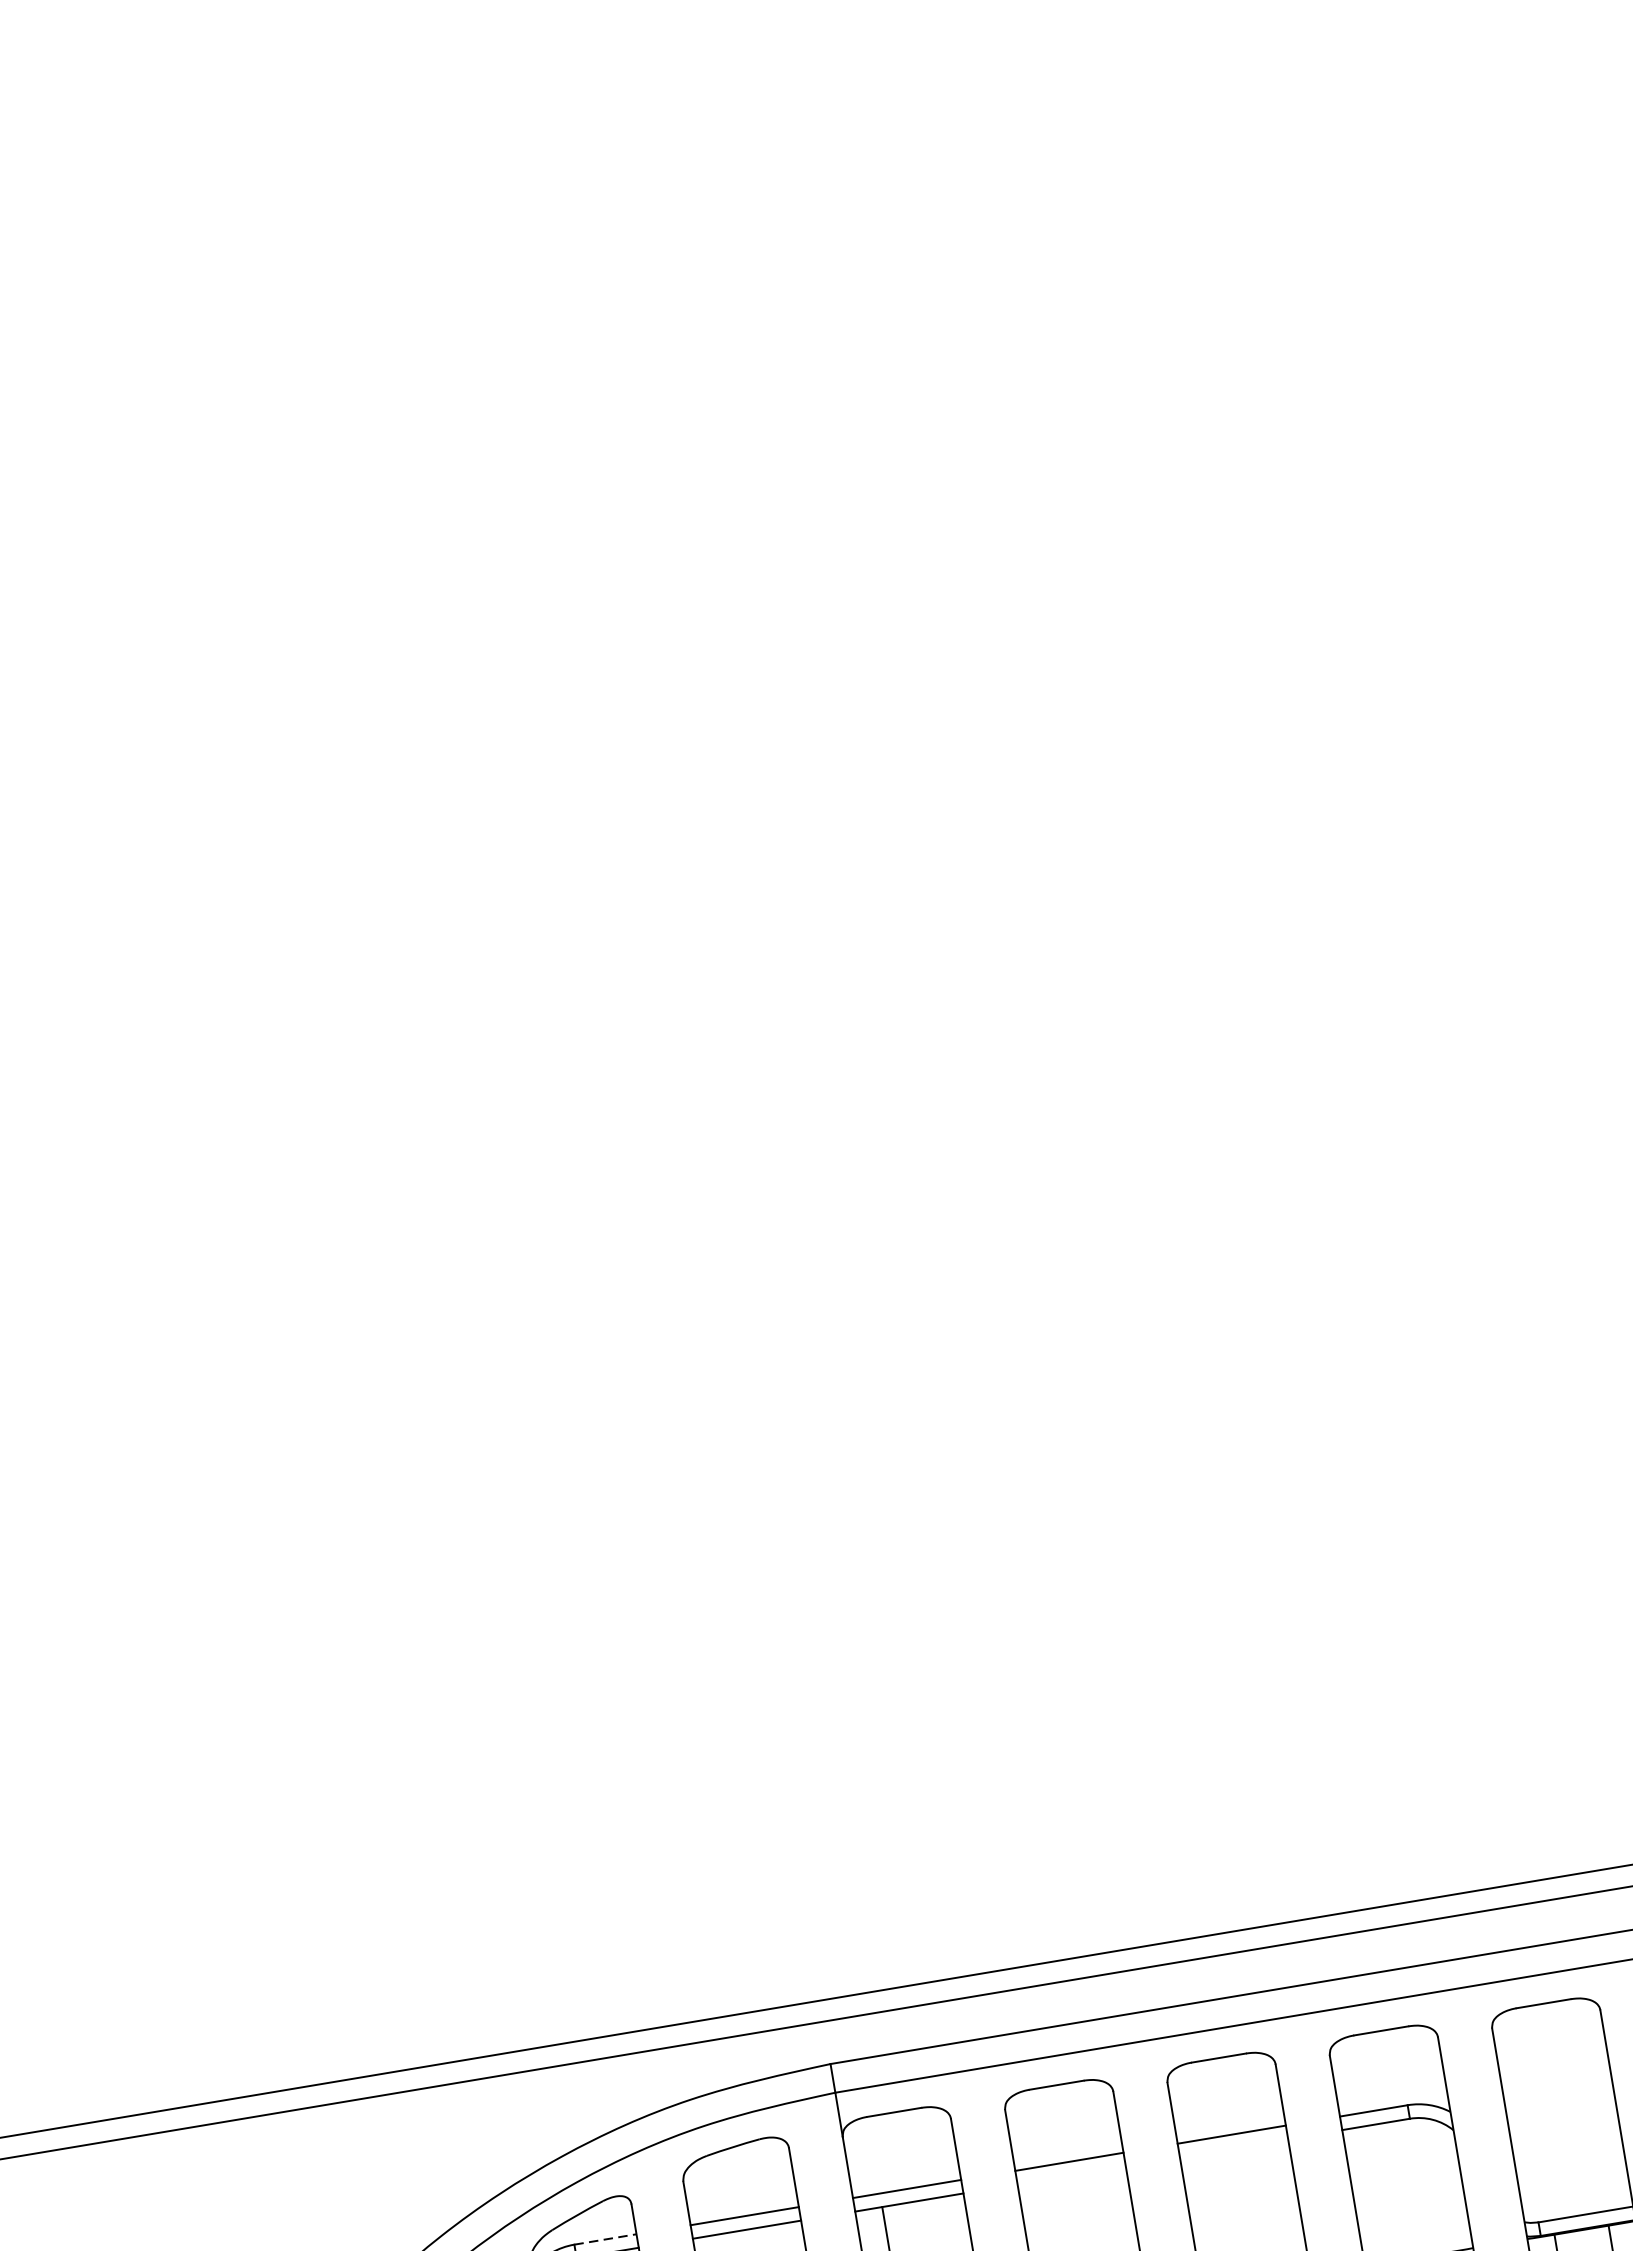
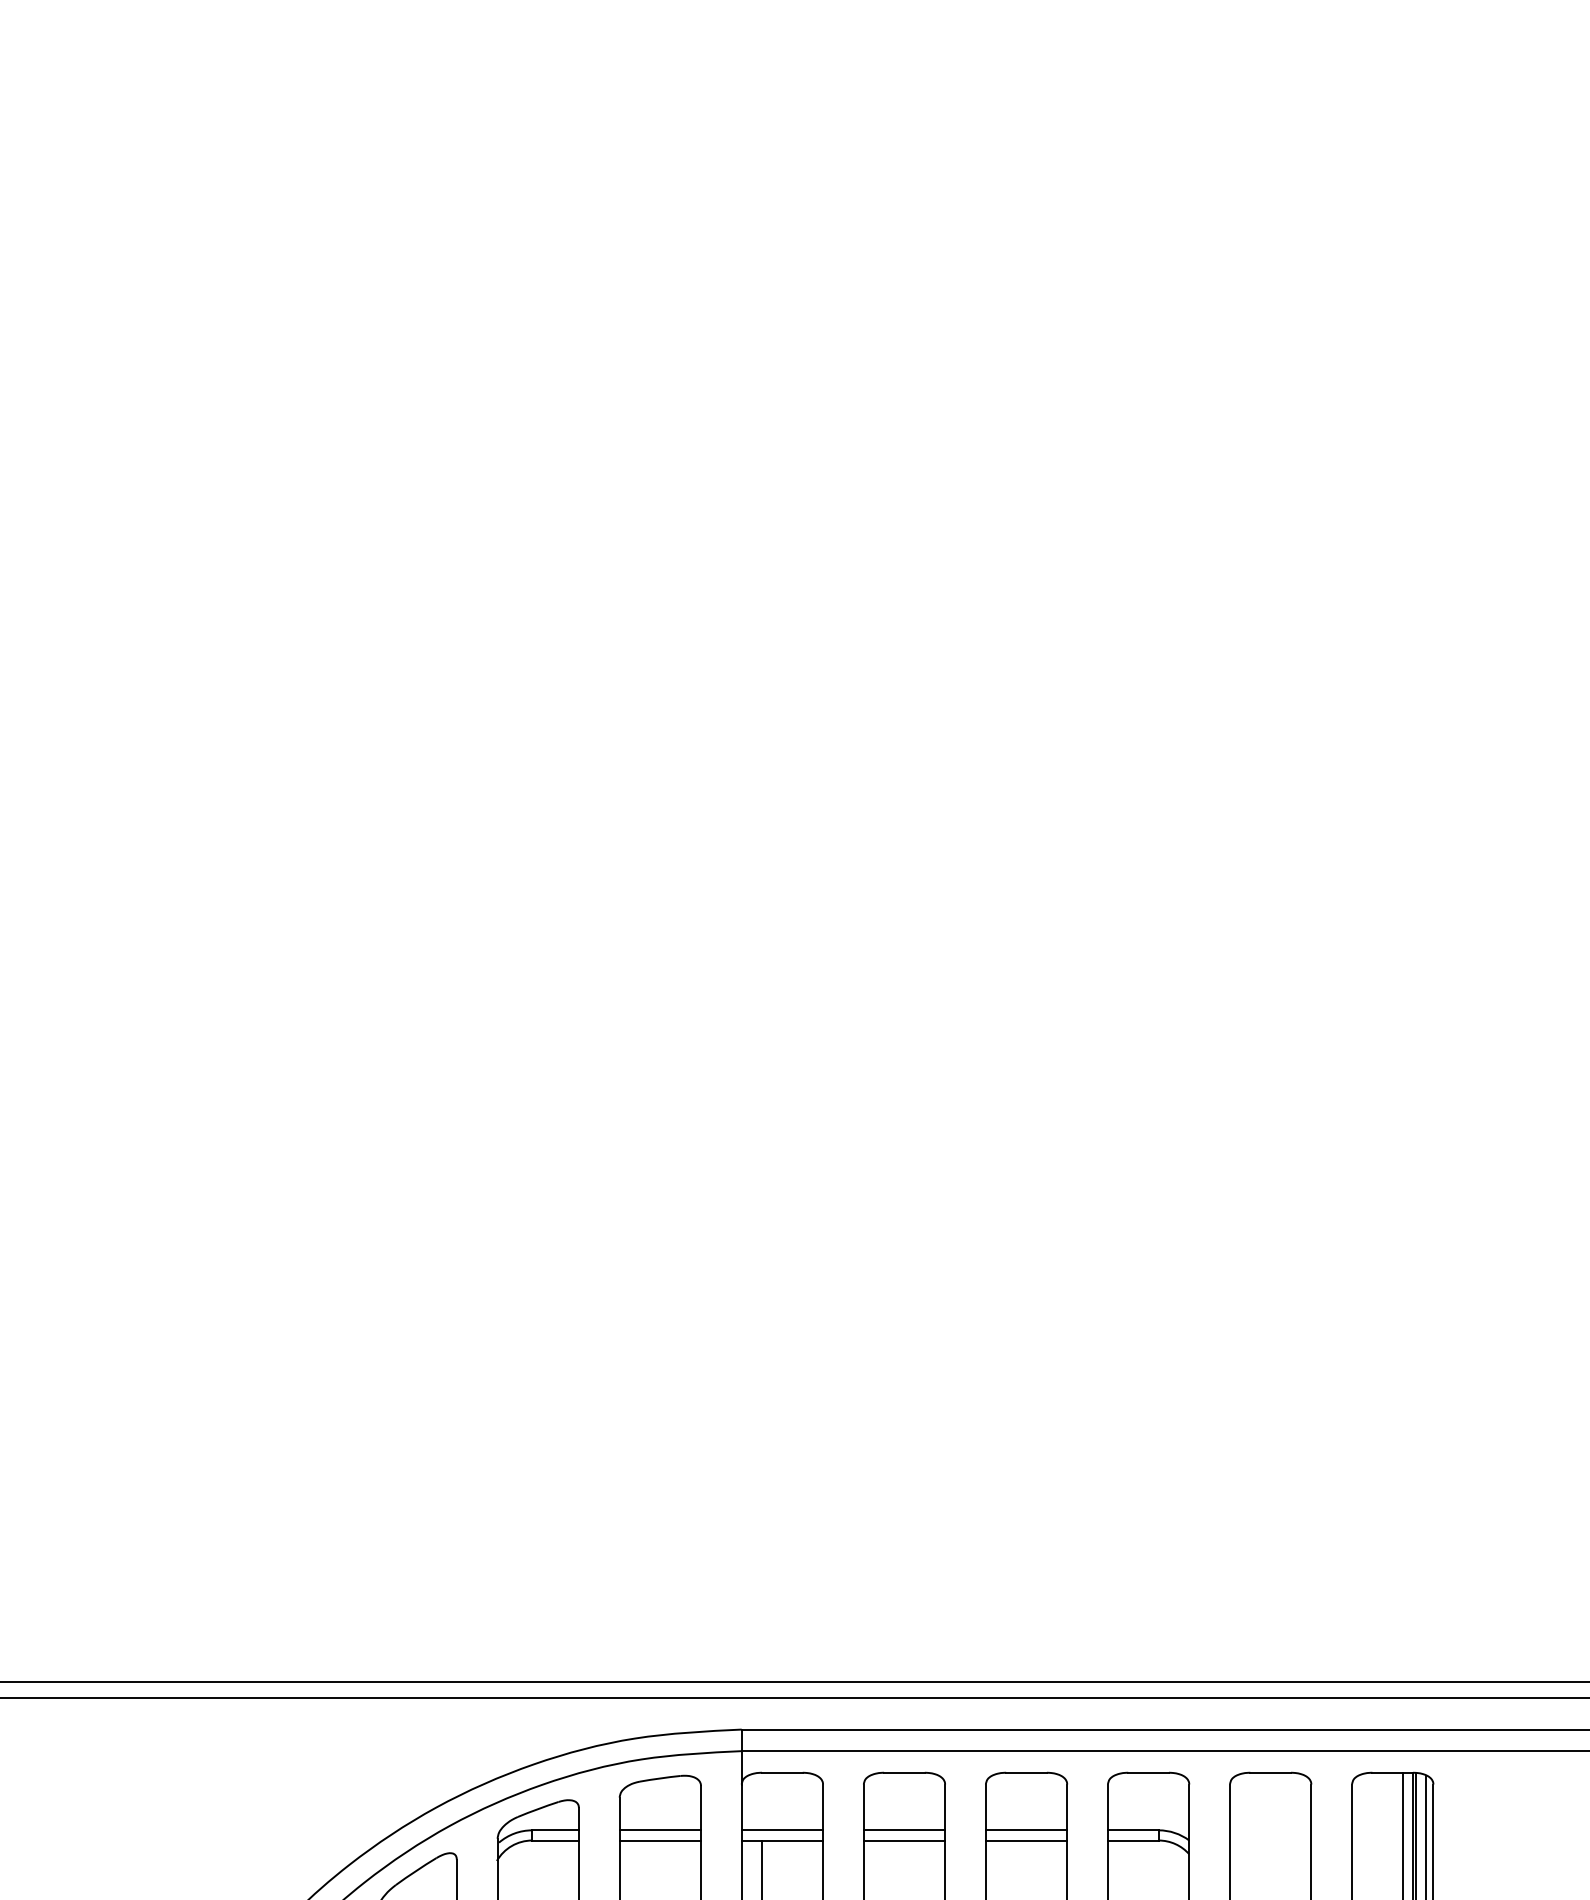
line: (1234, 2148) -> (1026, 1840), added
line: (1071, 2175) -> (904, 1840), added
line: (606, 2239) -> (556, 1830), dashed -> solid

